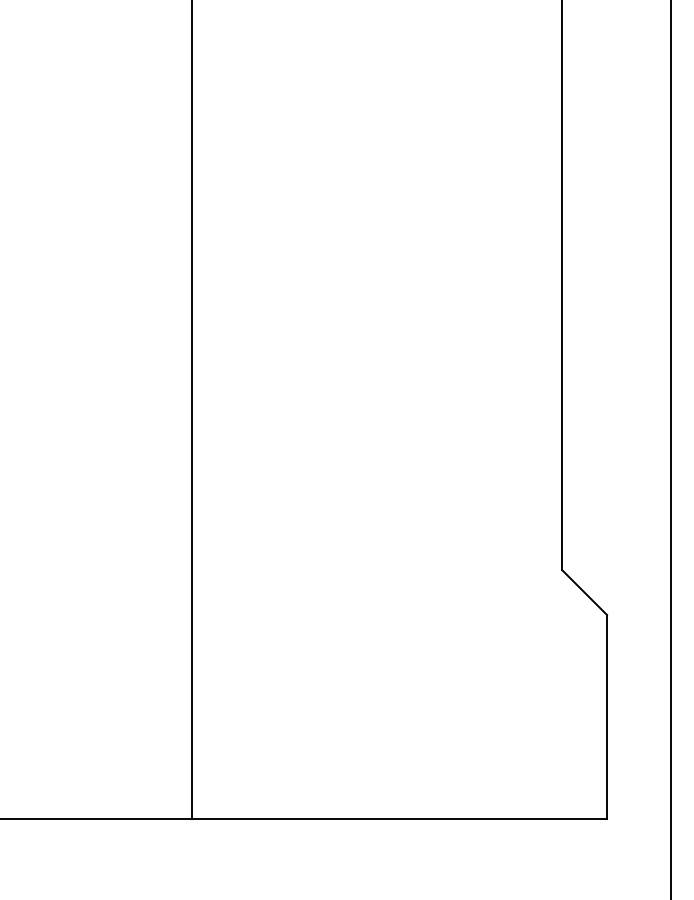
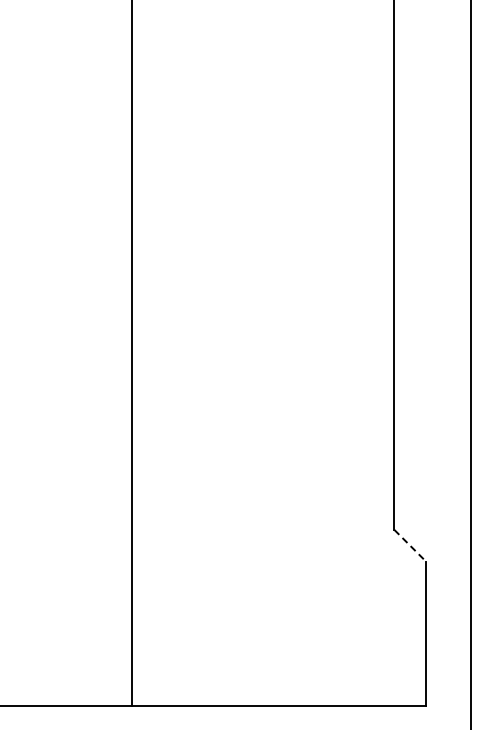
line: (585, 593) -> (410, 546), solid -> dashed

